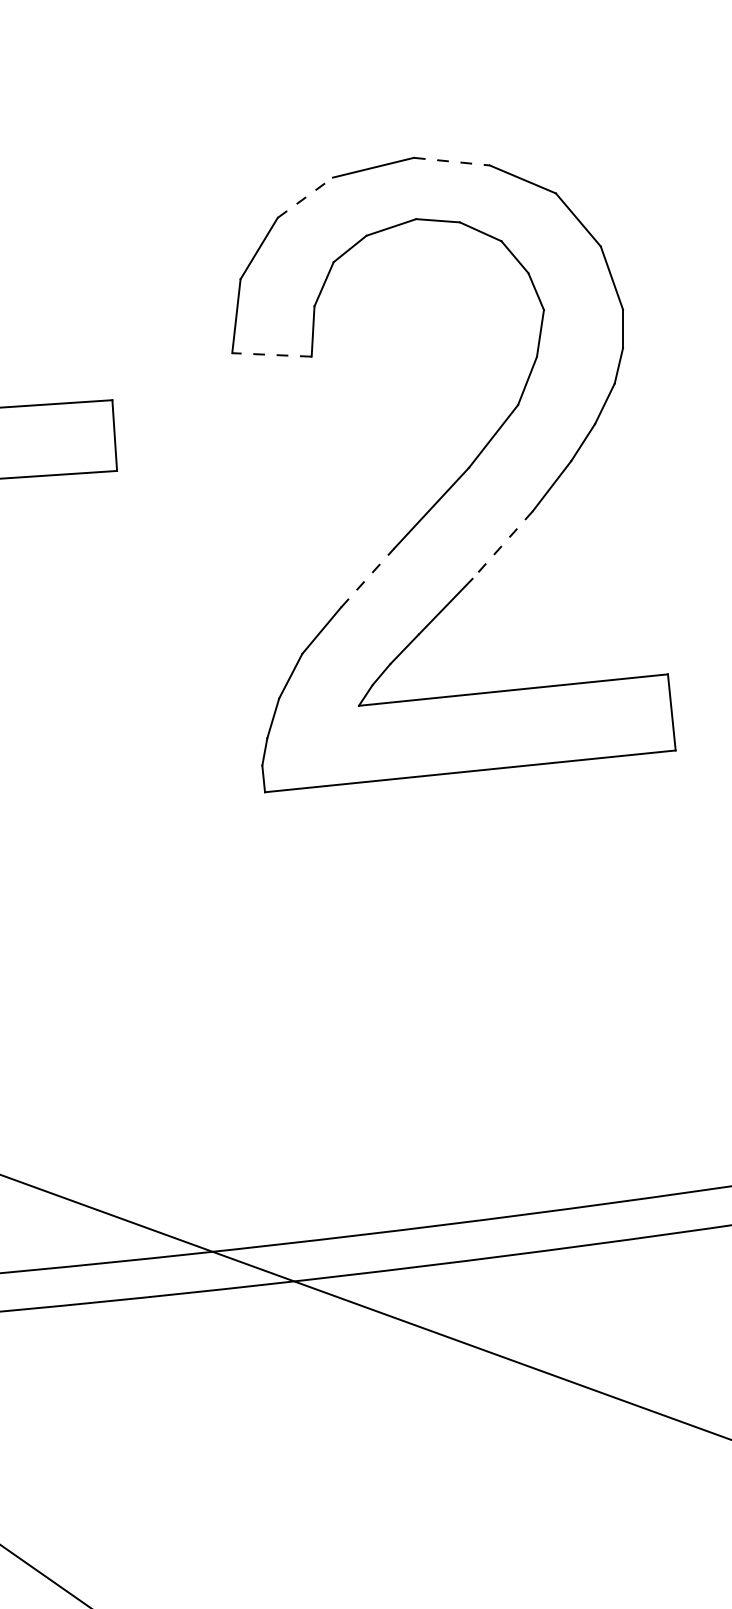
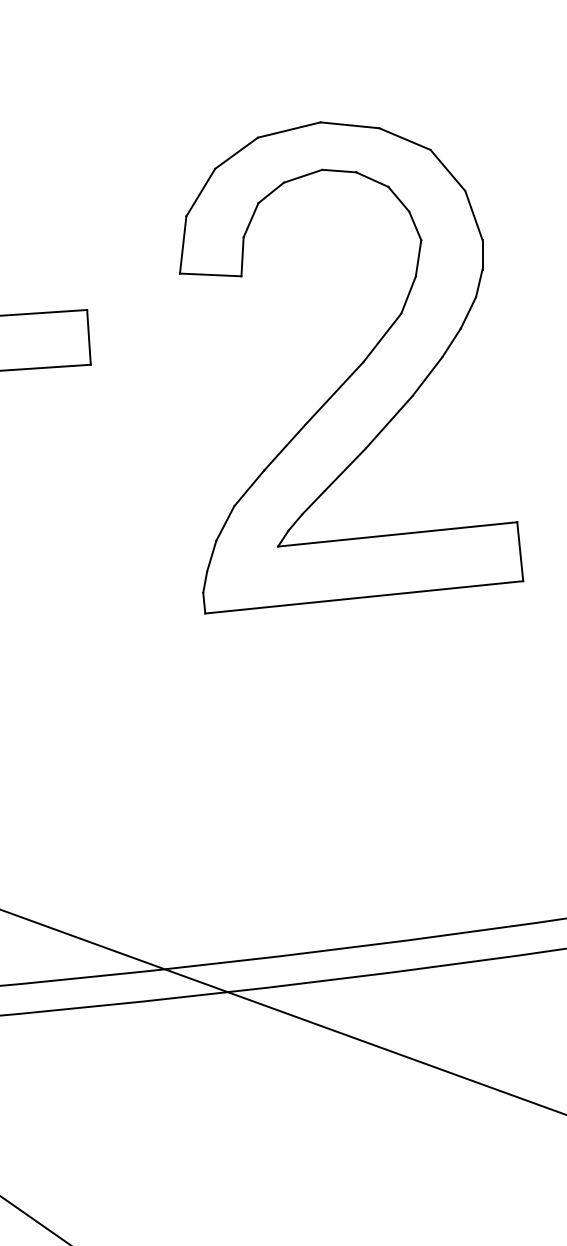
line: (451, 161) -> (349, 125), dashed -> solid
line: (305, 196) -> (236, 152), dashed -> solid
line: (271, 354) -> (210, 274), dashed -> solid
line: (501, 545) -> (388, 422), dashed -> solid
line: (367, 577) -> (284, 447), dashed -> solid

